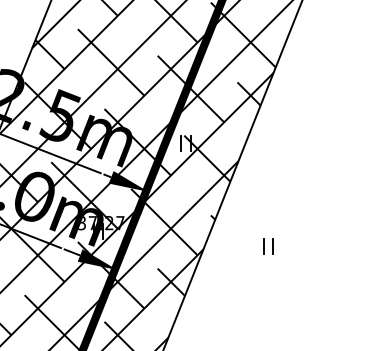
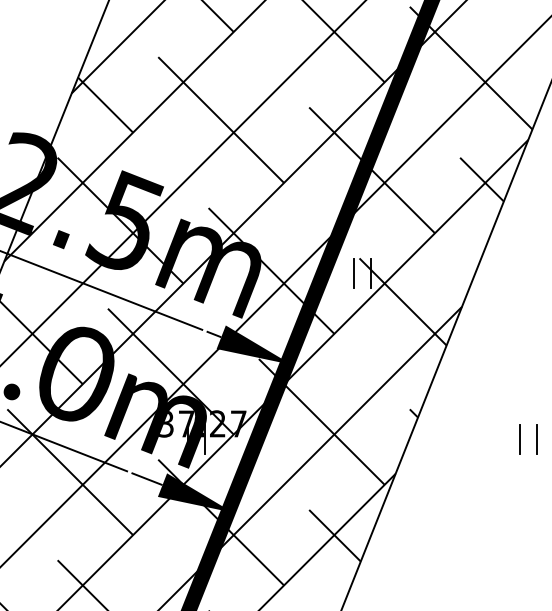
part: (268, 246) -> (528, 439), moved

